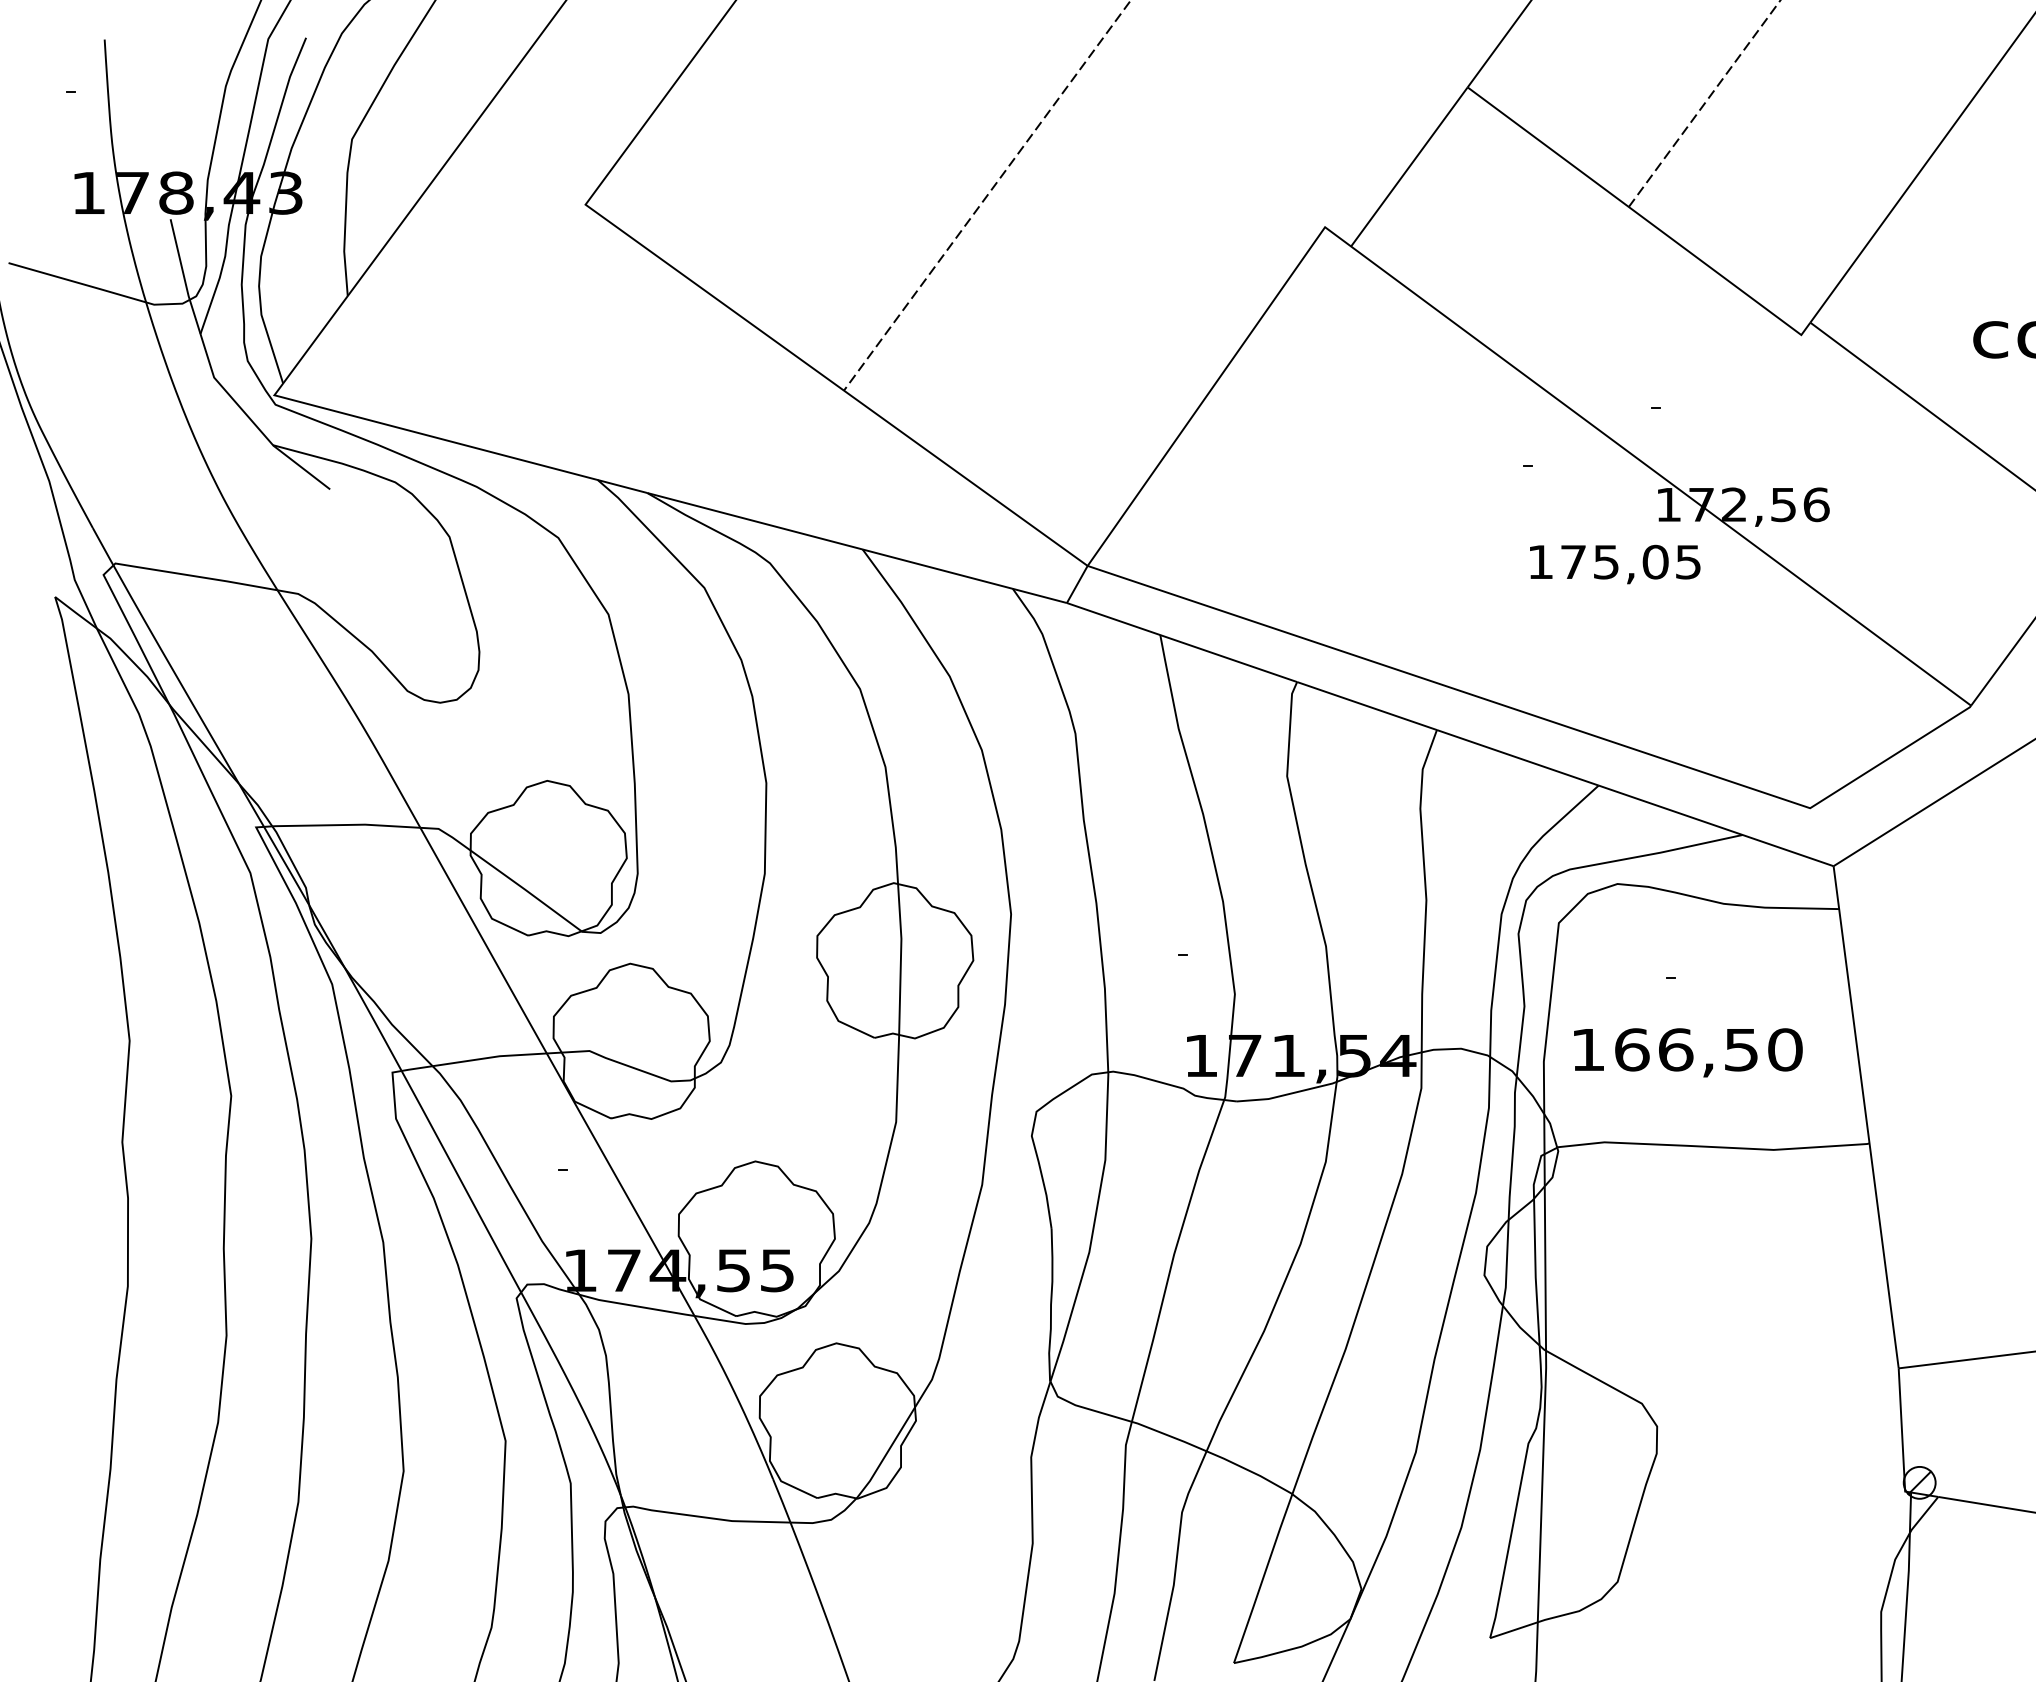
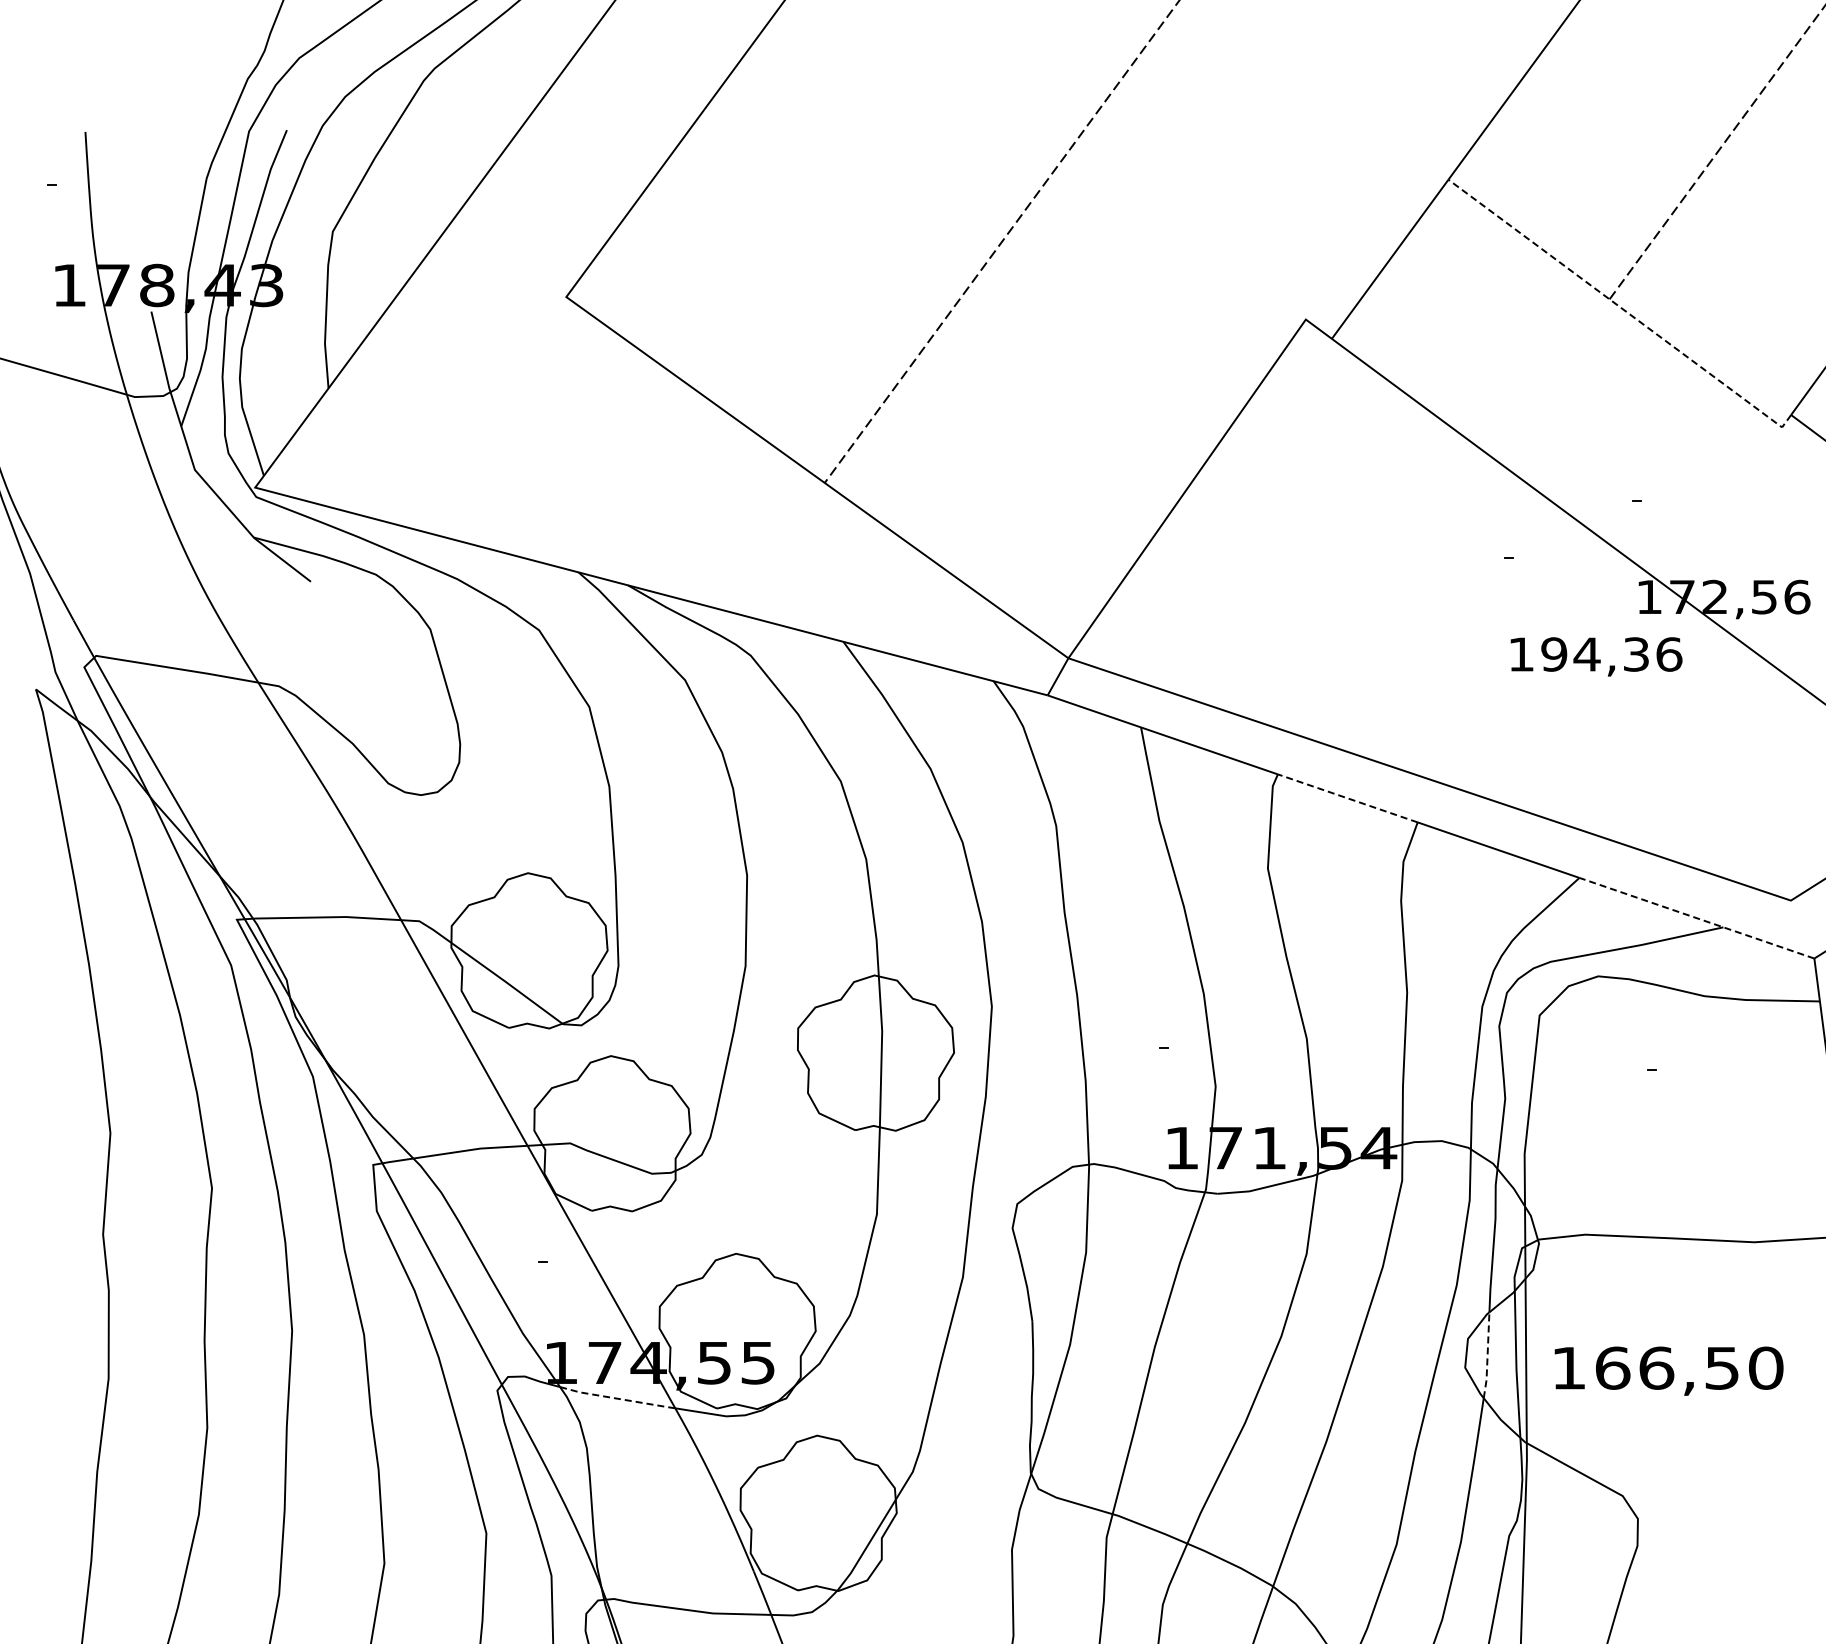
line: (1640, 215) -> (1621, 307), solid -> dashed
text: (1630, 561) -> (1611, 653), 175,05 -> 194,36
line: (1367, 706) -> (1348, 798), solid -> dashed
line: (1715, 825) -> (1696, 917), solid -> dashed
text: (1688, 1052) -> (1669, 1370), moved
line: (1506, 1263) -> (1487, 1355), solid -> dashed
line: (636, 1306) -> (617, 1398), solid -> dashed

